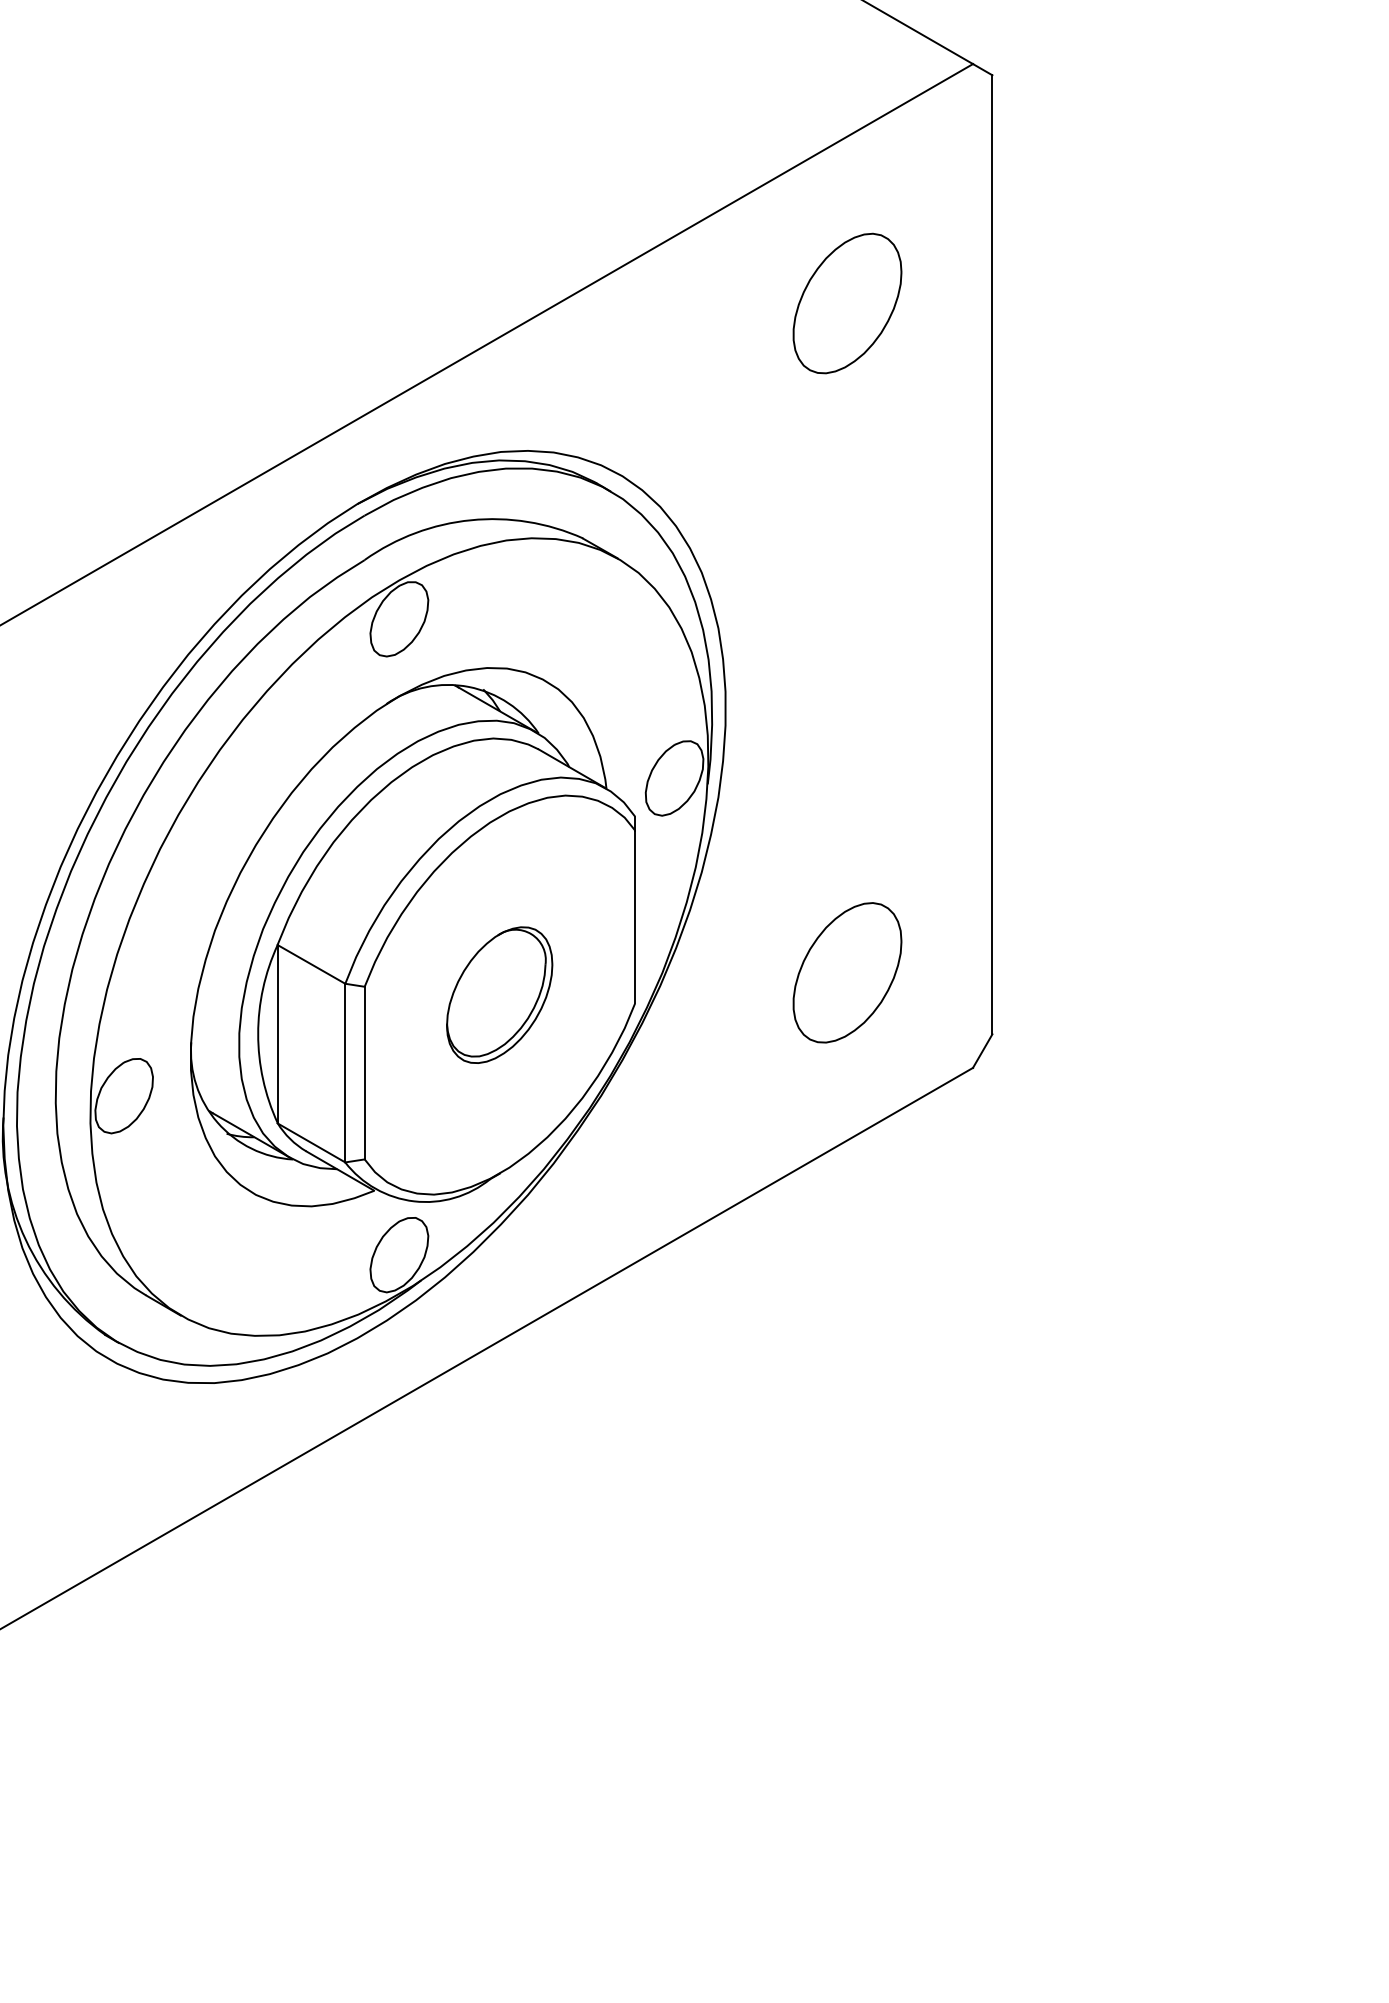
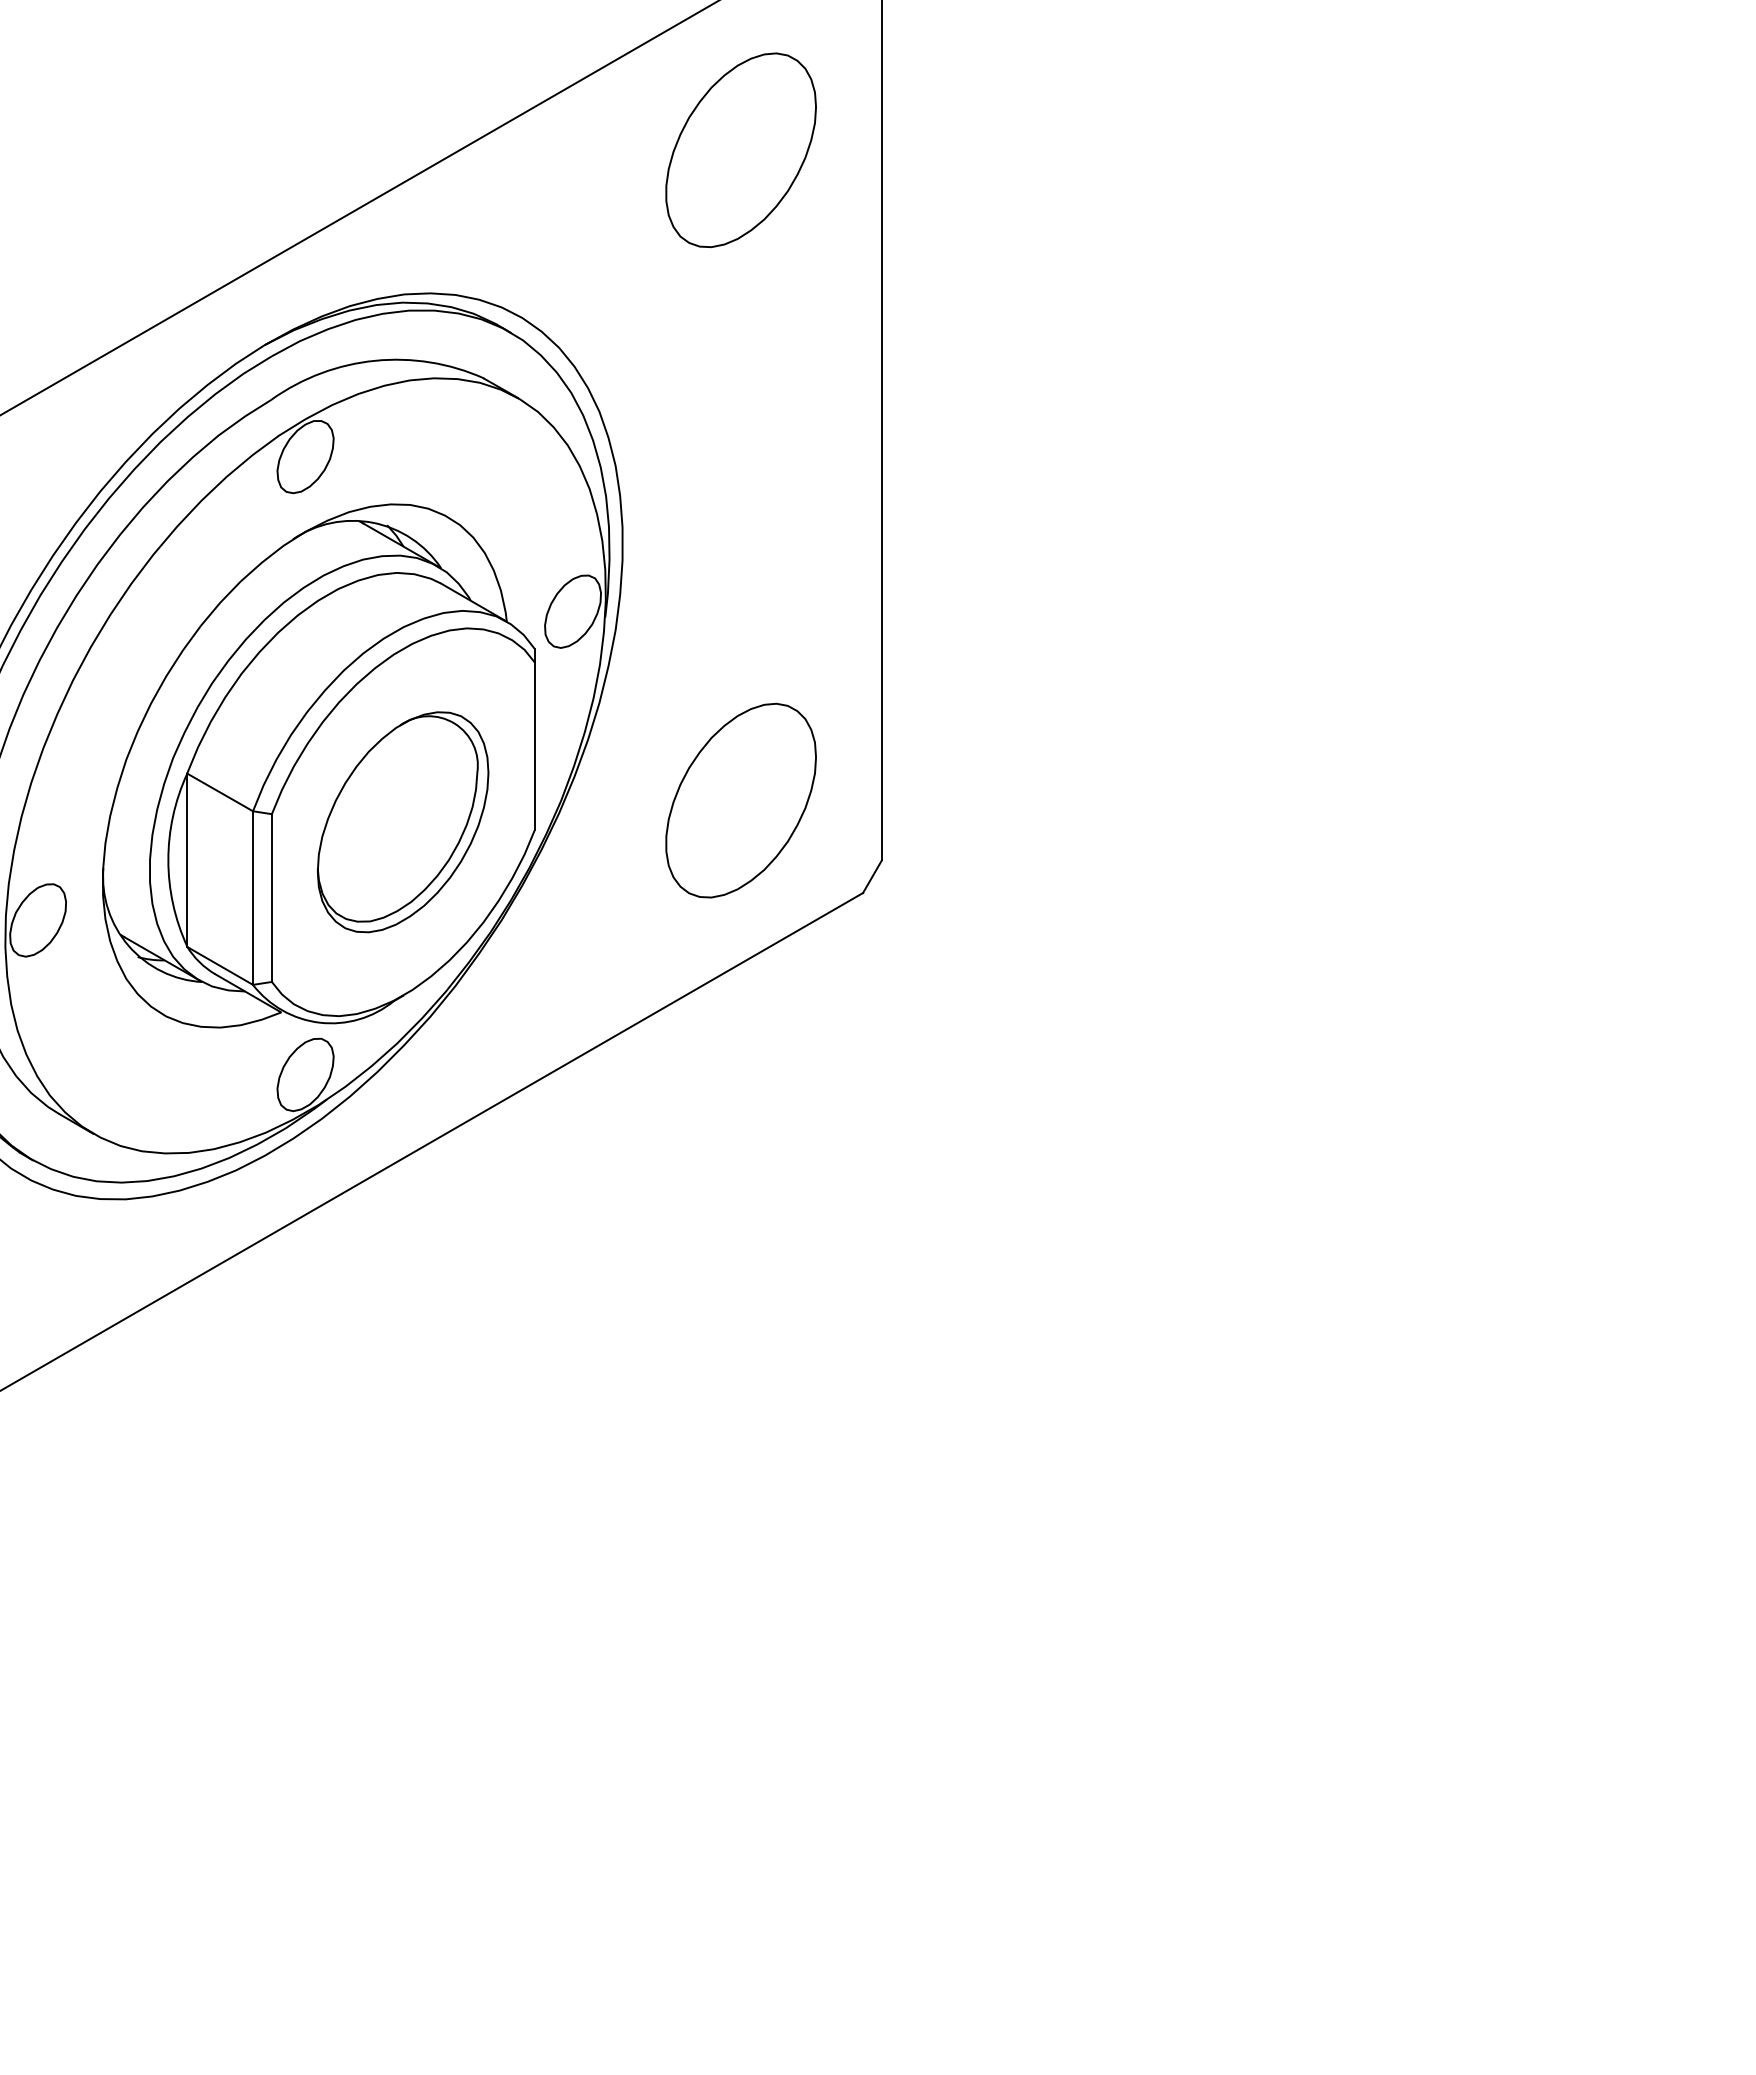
part: (846, 302) -> (740, 149), size x1.43
part: (846, 972) -> (740, 800), size x1.43
part: (499, 995) -> (402, 822), size x1.67

